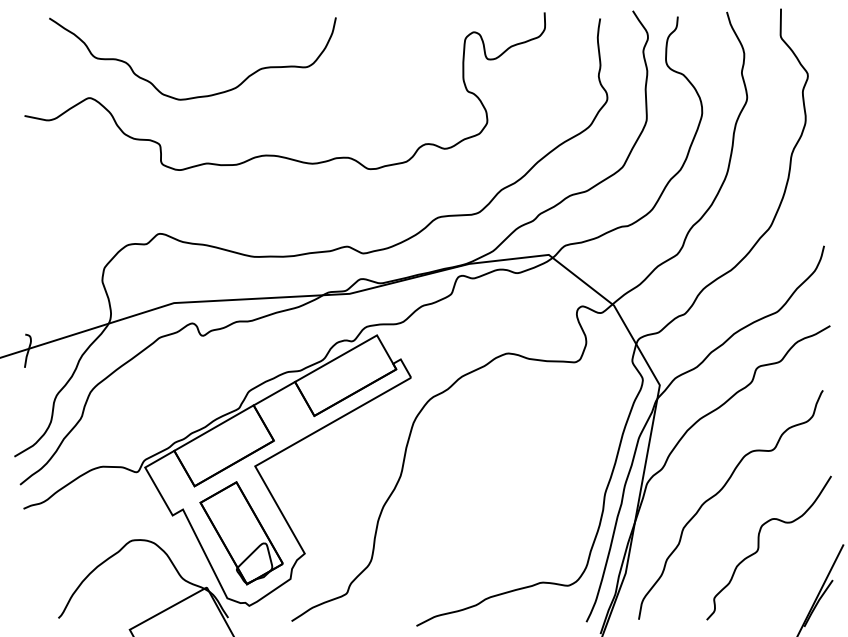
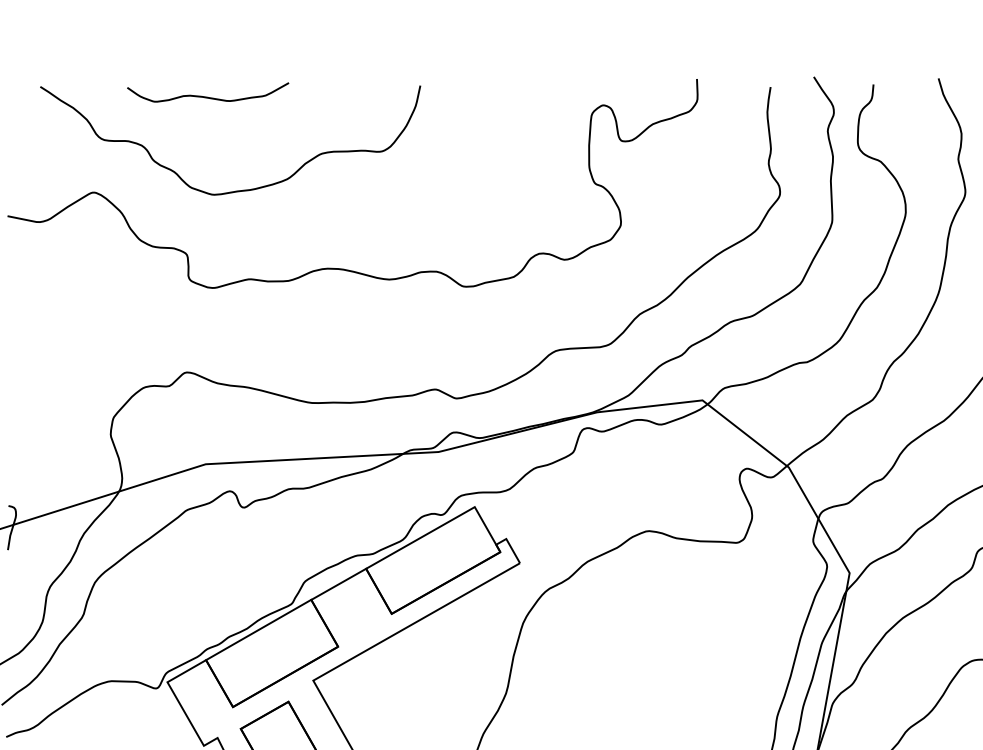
curve: (175, 25) -> (207, 96), added

